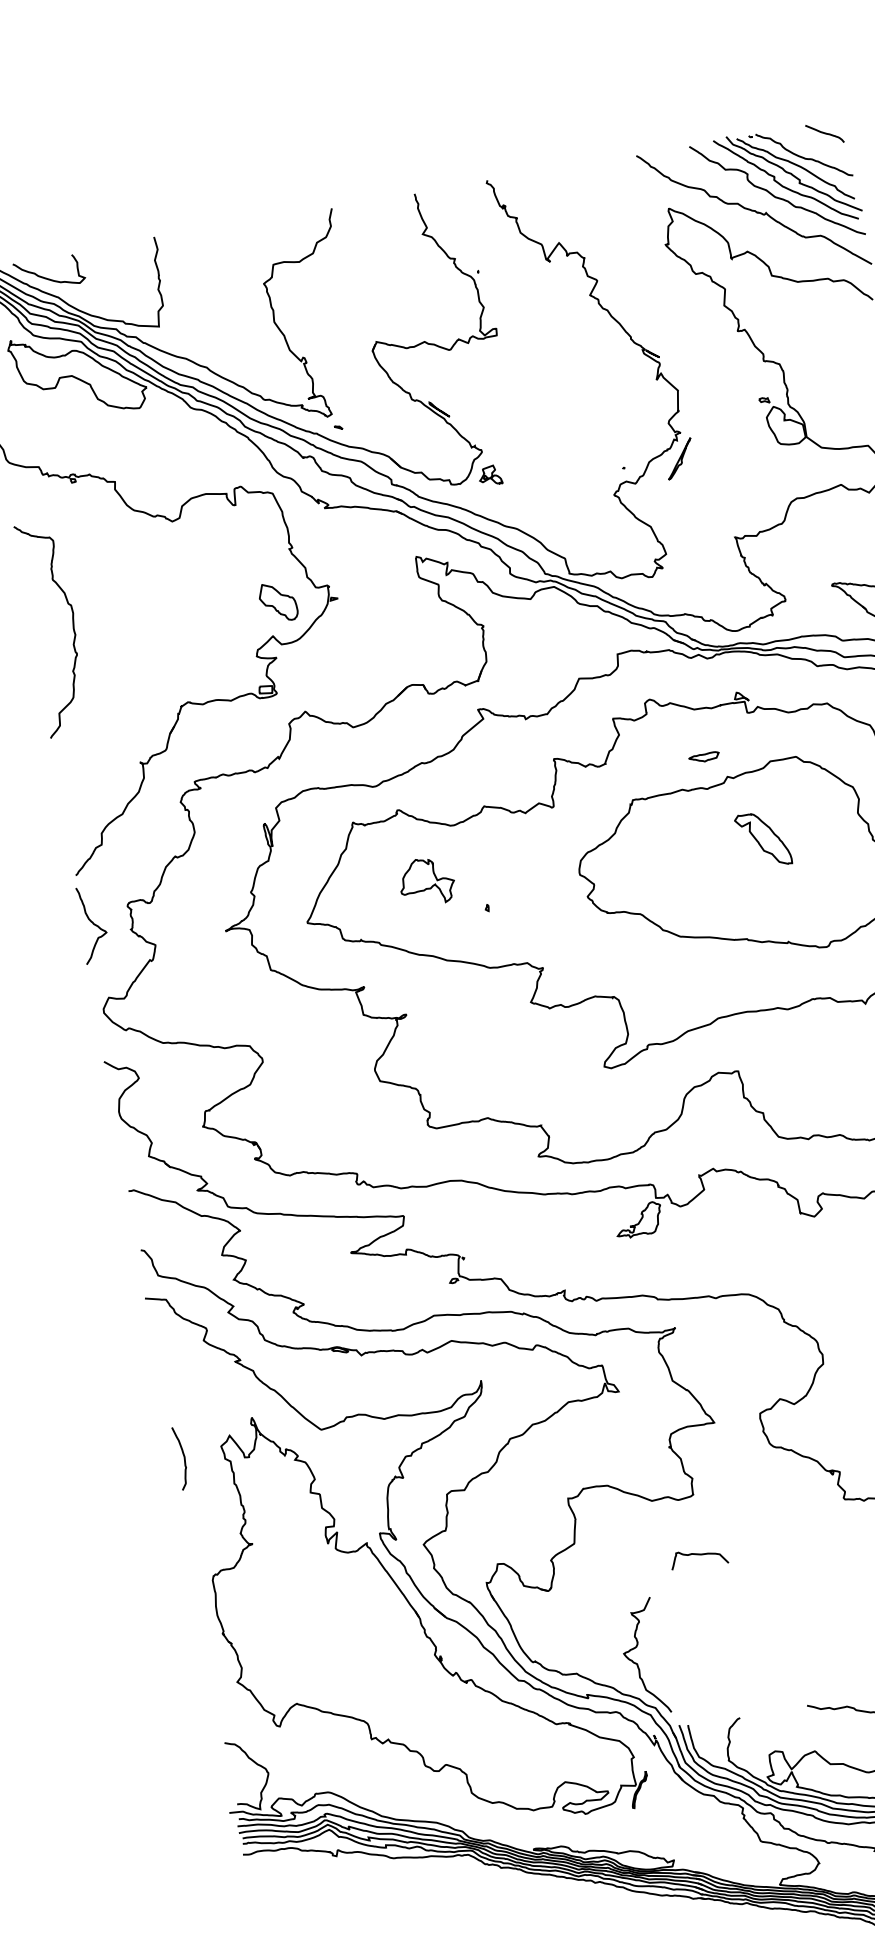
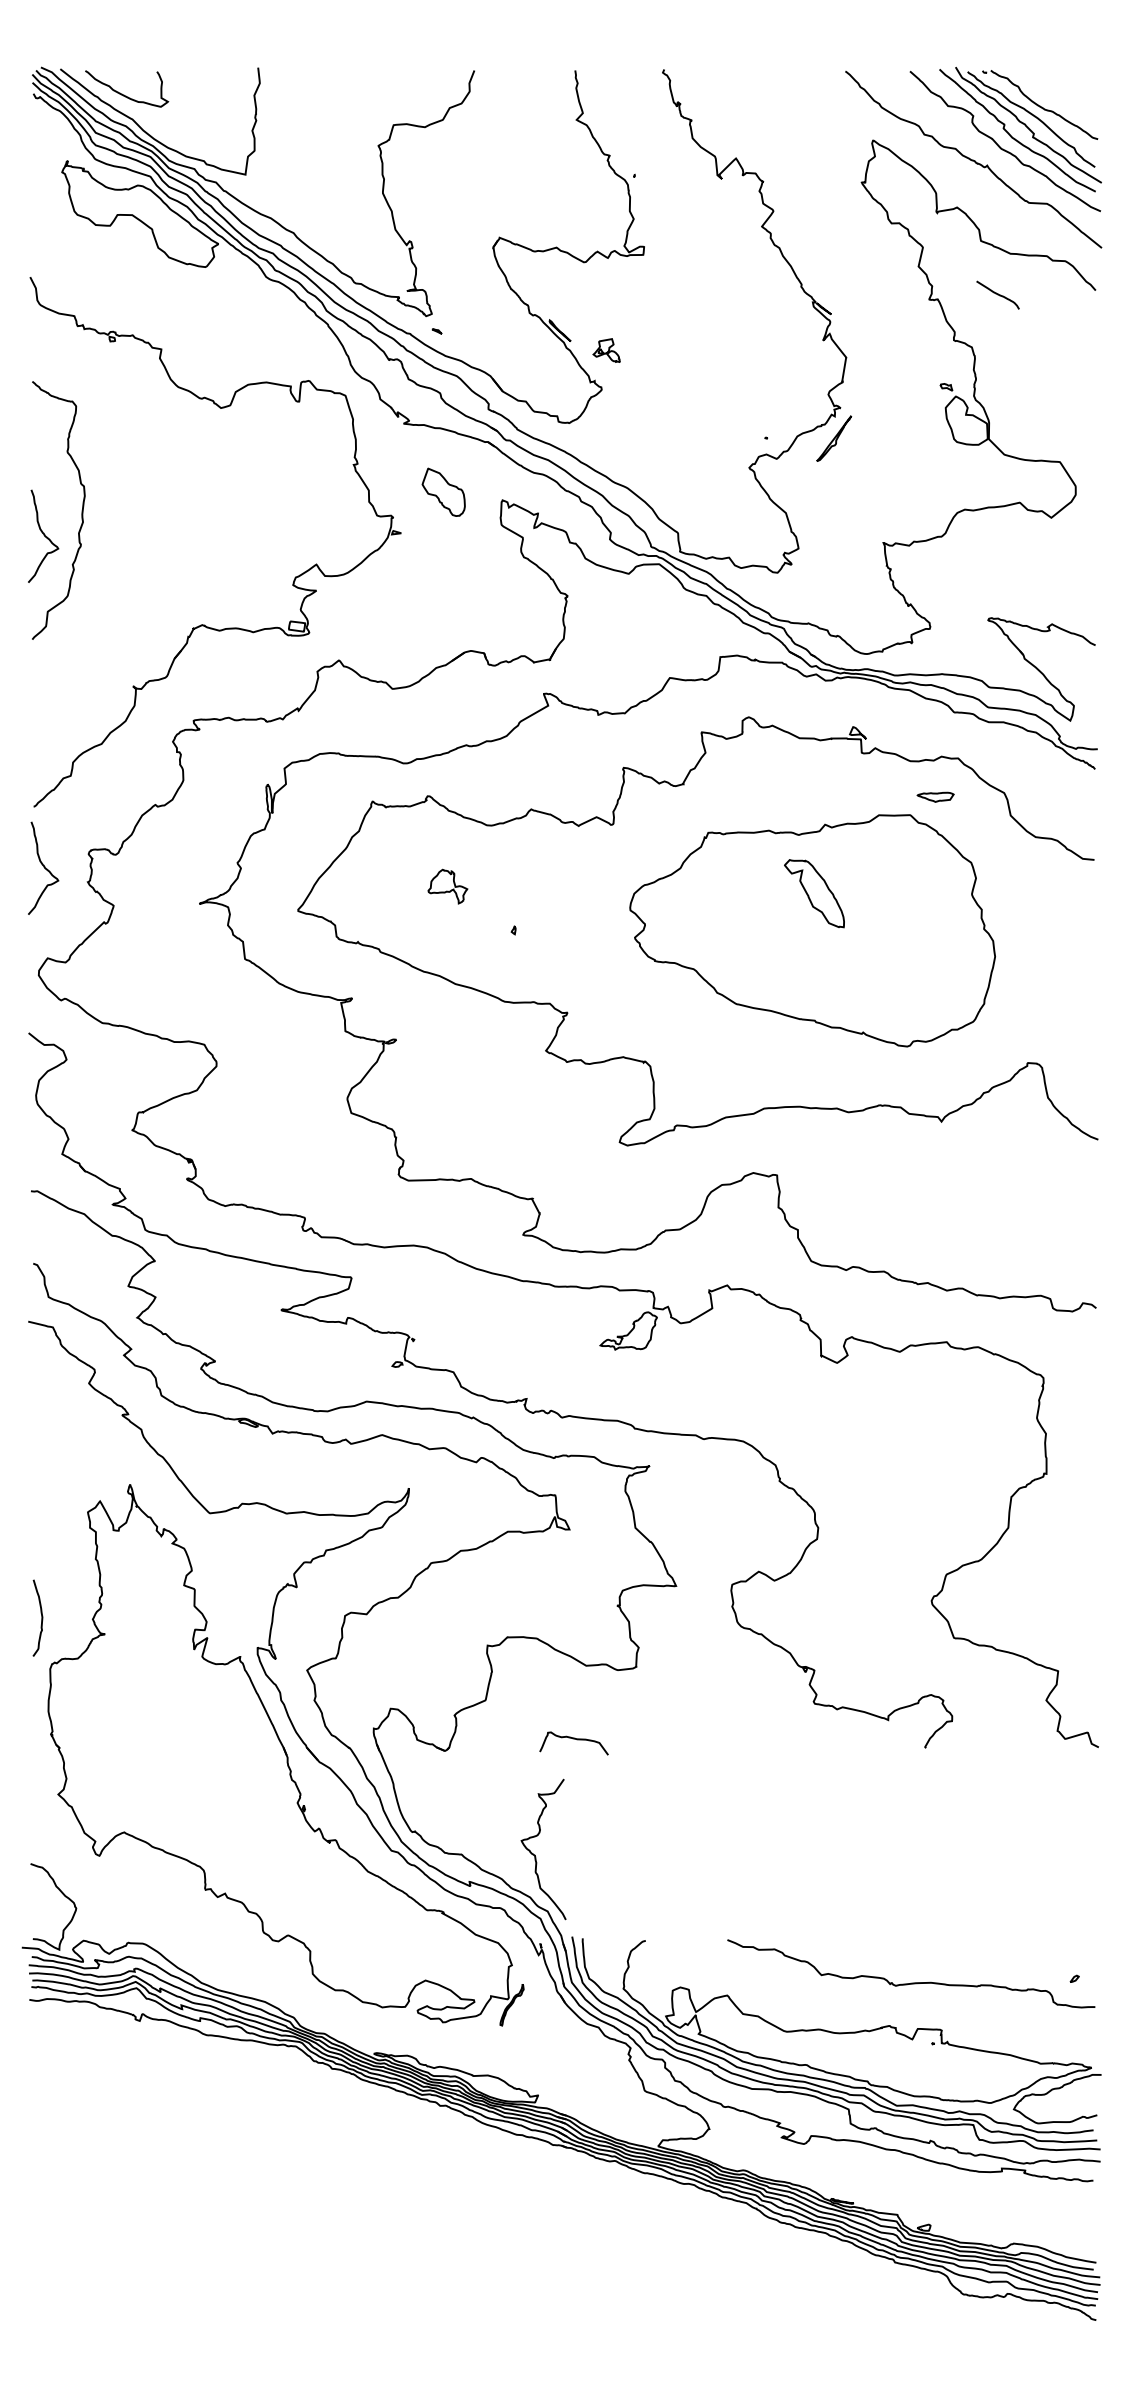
curve: (824, 133) -> (997, 294), moved
part: (490, 475) -> (606, 350), moved
part: (277, 601) -> (443, 491), moved
curve: (44, 651) -> (43, 535), added
part: (704, 757) -> (935, 796), moved
part: (763, 839) -> (814, 893), moved
part: (426, 881) -> (447, 886), size x0.6
curve: (183, 1457) -> (41, 1617), moved
curve: (698, 1555) -> (573, 1739), moved

